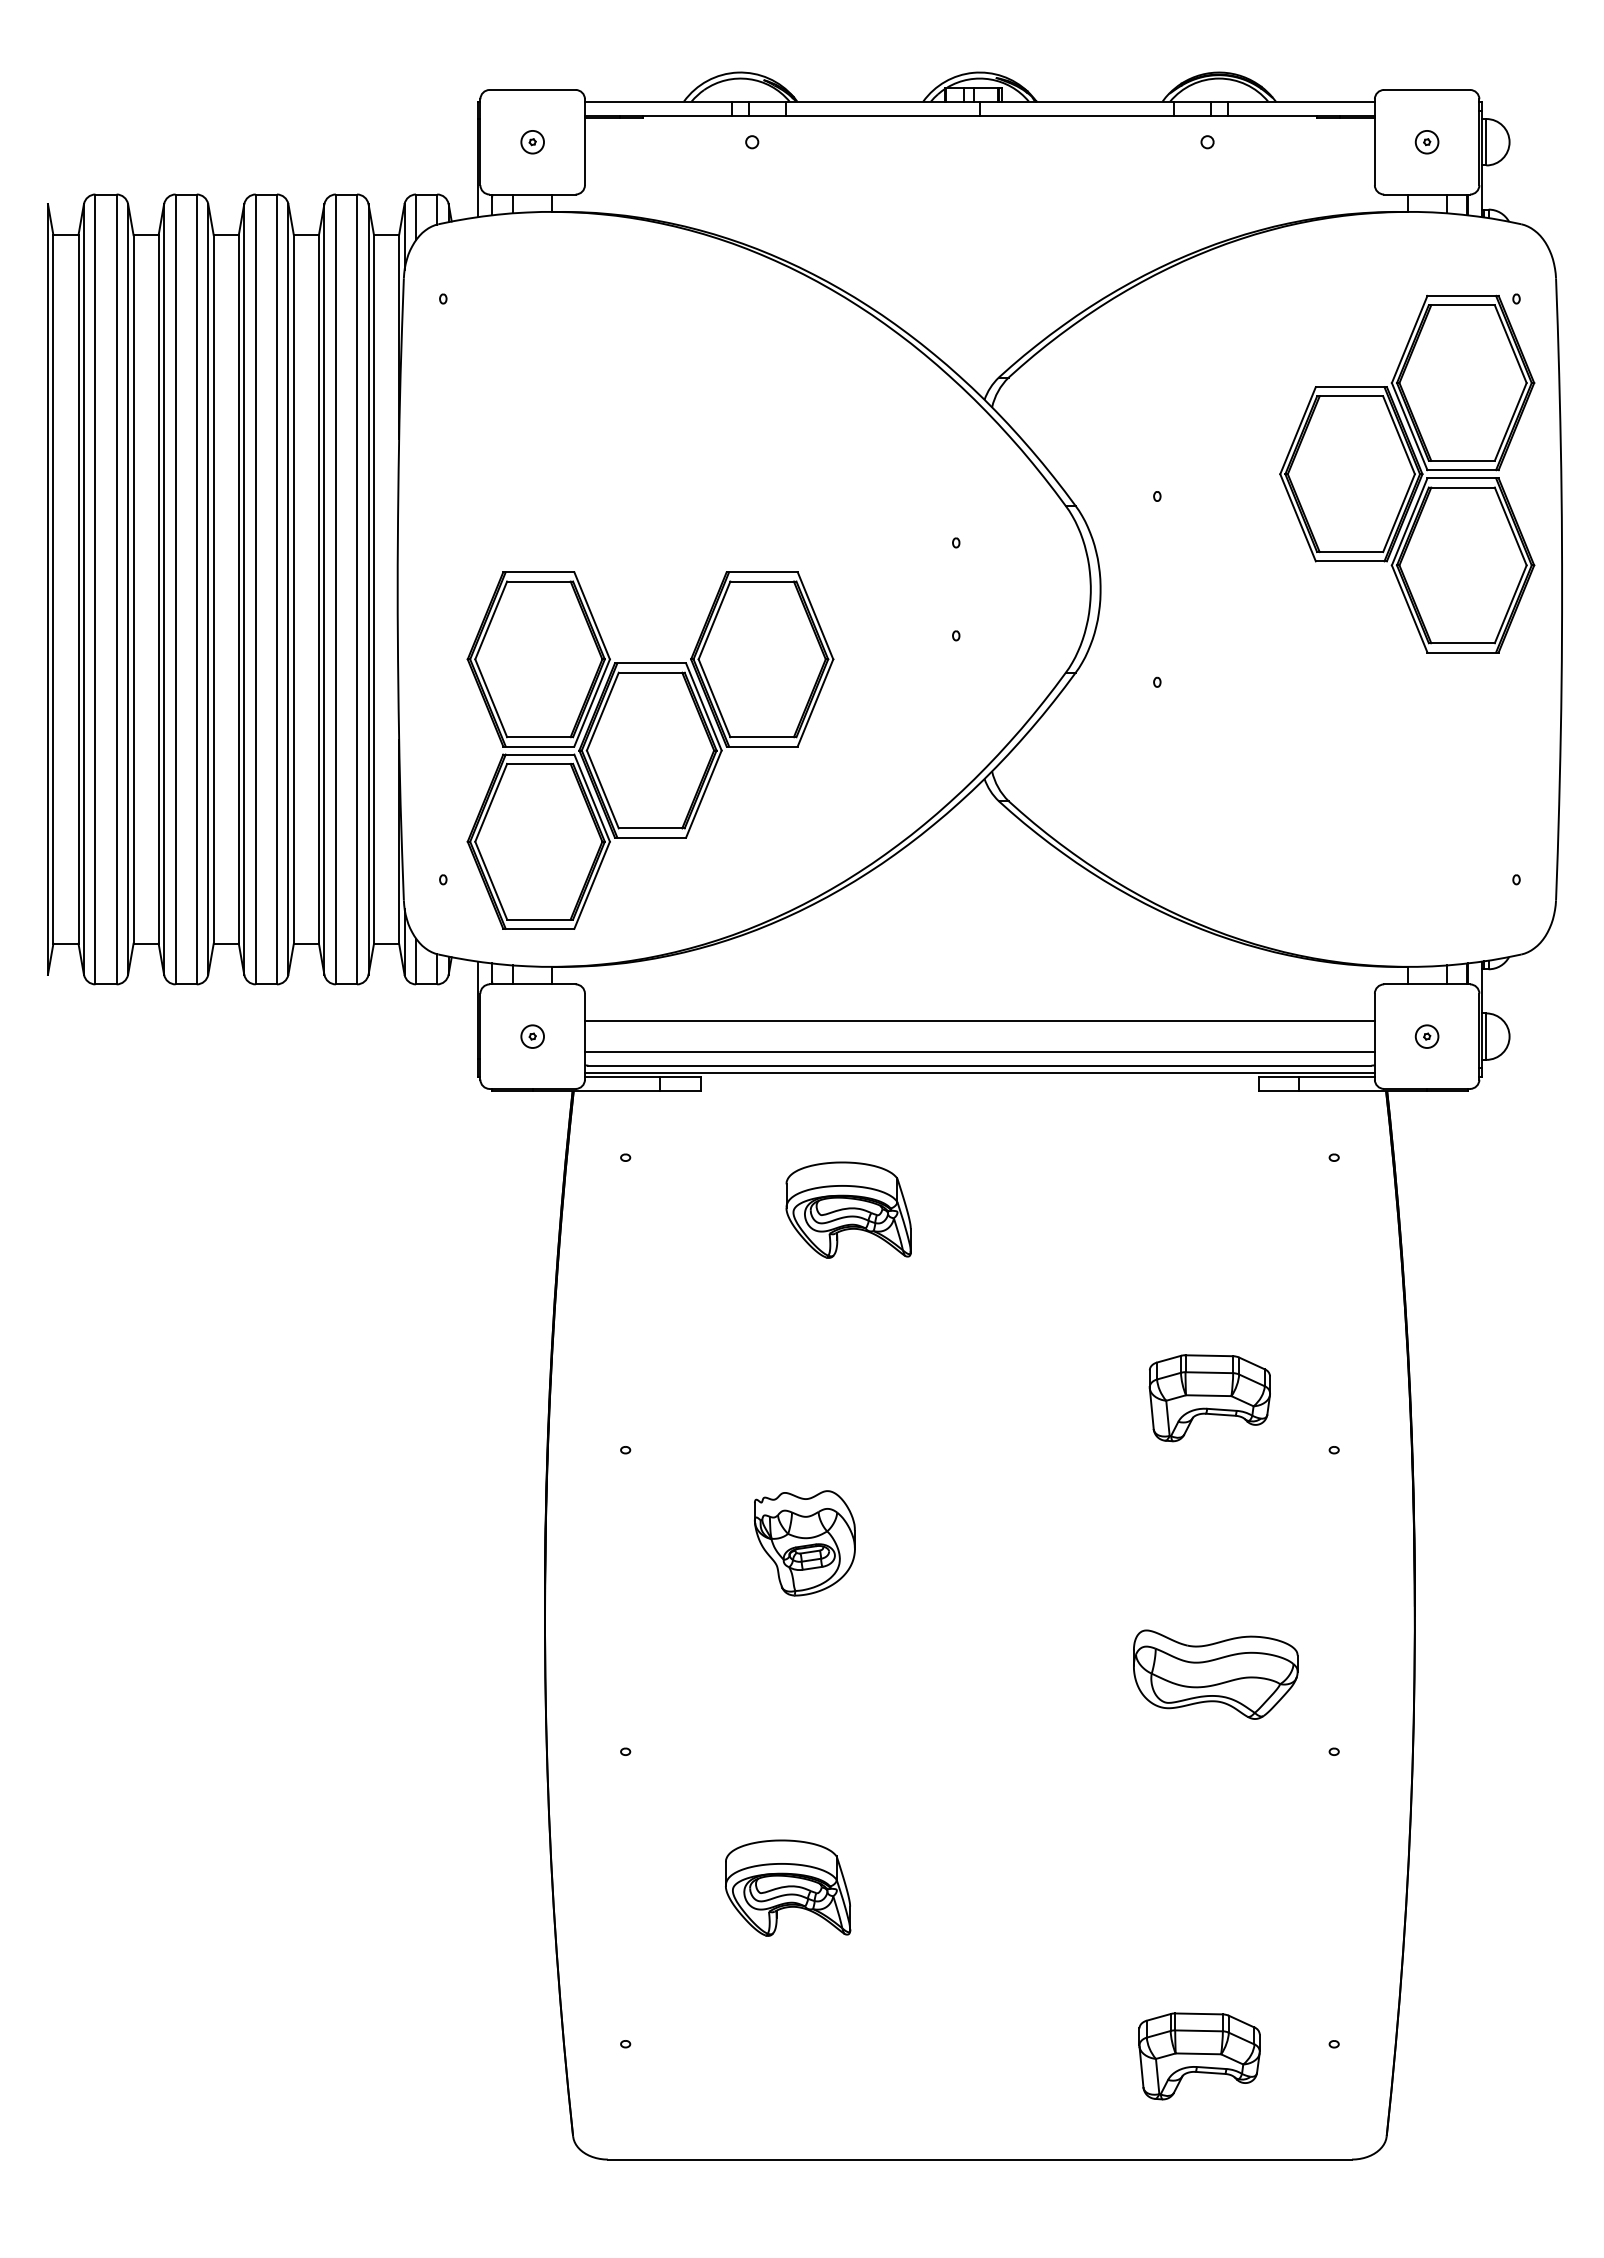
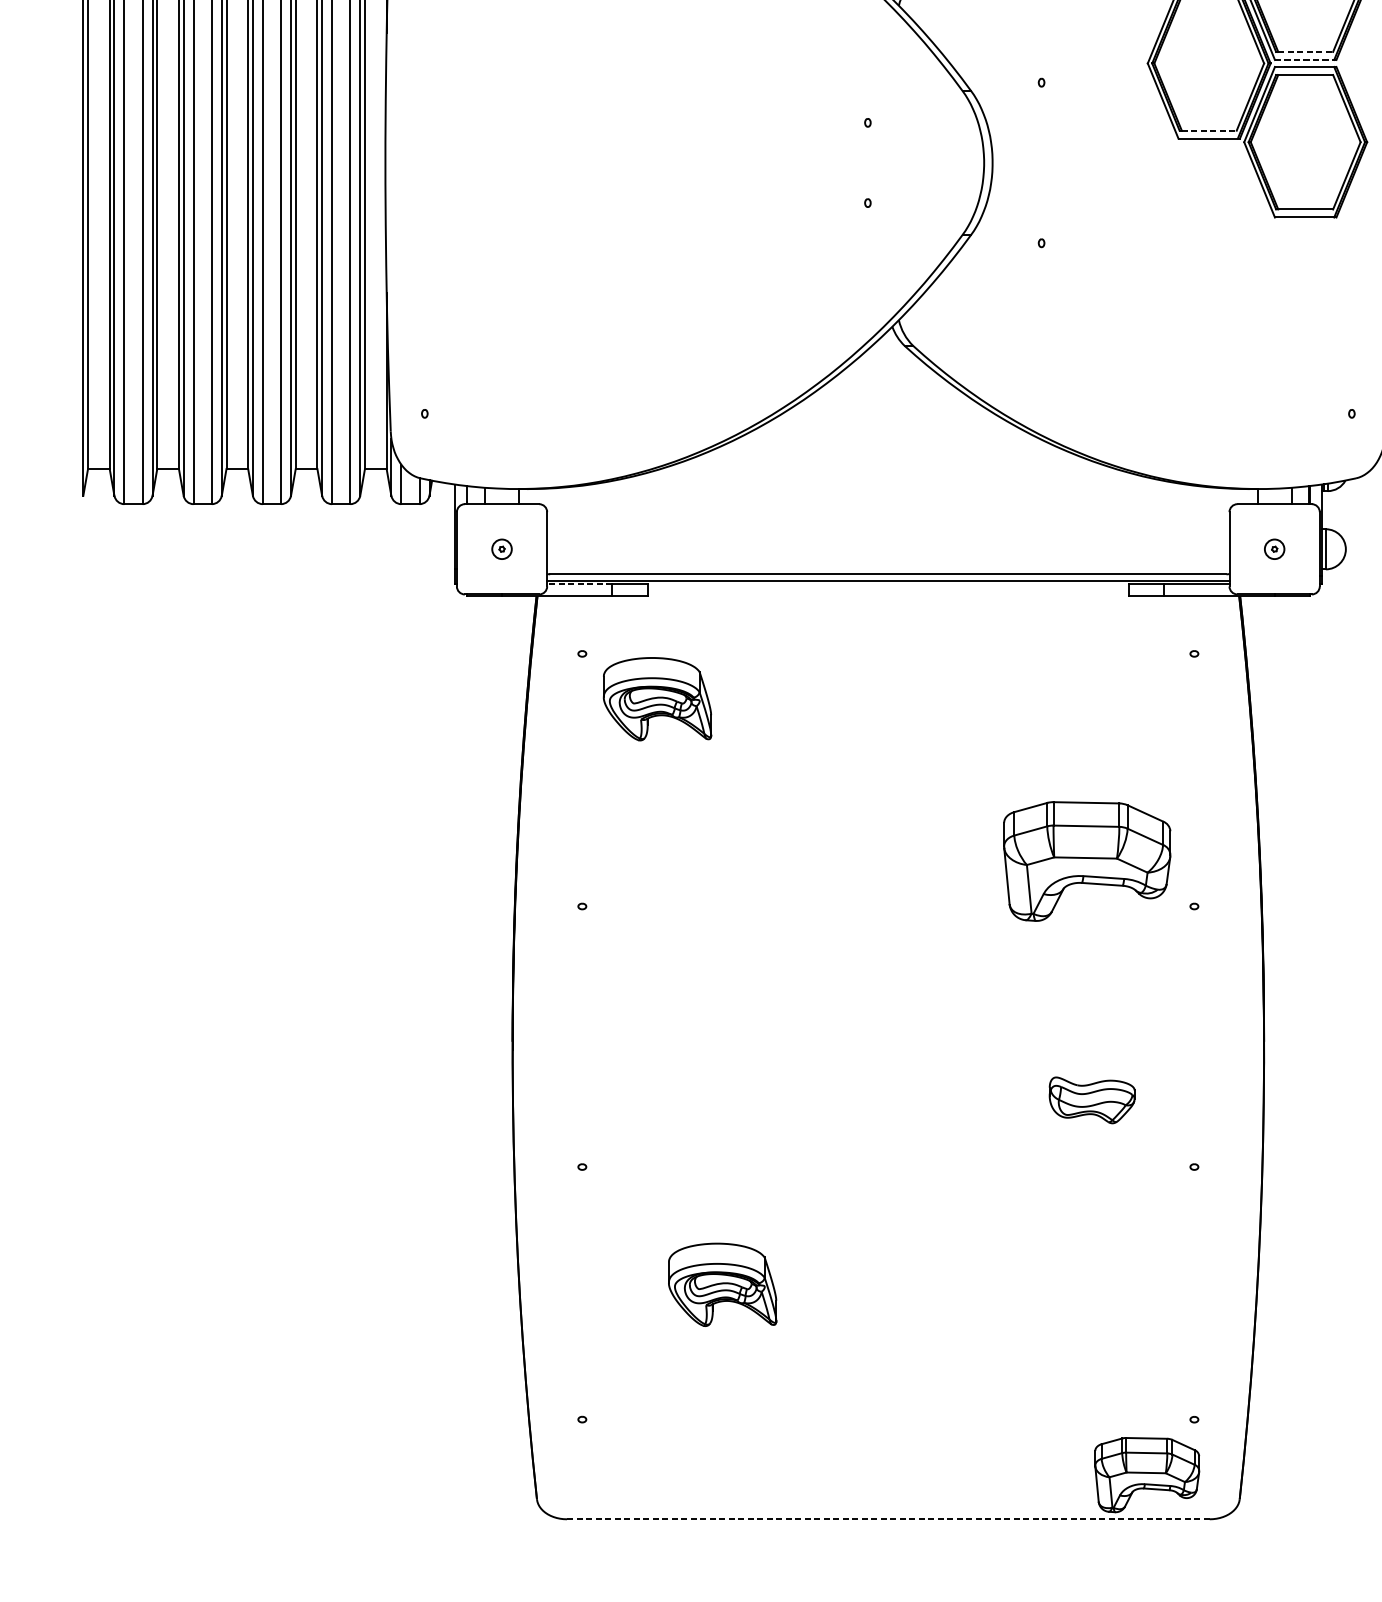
line: (1463, 460) -> (1306, 51), solid -> dashed
line: (1463, 470) -> (1306, 60), solid -> dashed
line: (1351, 552) -> (1209, 131), solid -> dashed
part: (650, 750) -> (603, 302), removed
line: (979, 1020) -> (887, 535), removed
line: (979, 1052) -> (887, 562), removed
line: (622, 1077) -> (579, 584), solid -> dashed
part: (848, 1209) -> (657, 698), moved
part: (1209, 1398) -> (1086, 861), size x1.6
part: (804, 1543) -> (736, 987), removed
part: (1215, 1674) -> (1091, 1100), size x0.6
part: (1199, 2056) -> (1147, 1475), moved
line: (980, 2159) -> (888, 1519), solid -> dashed

